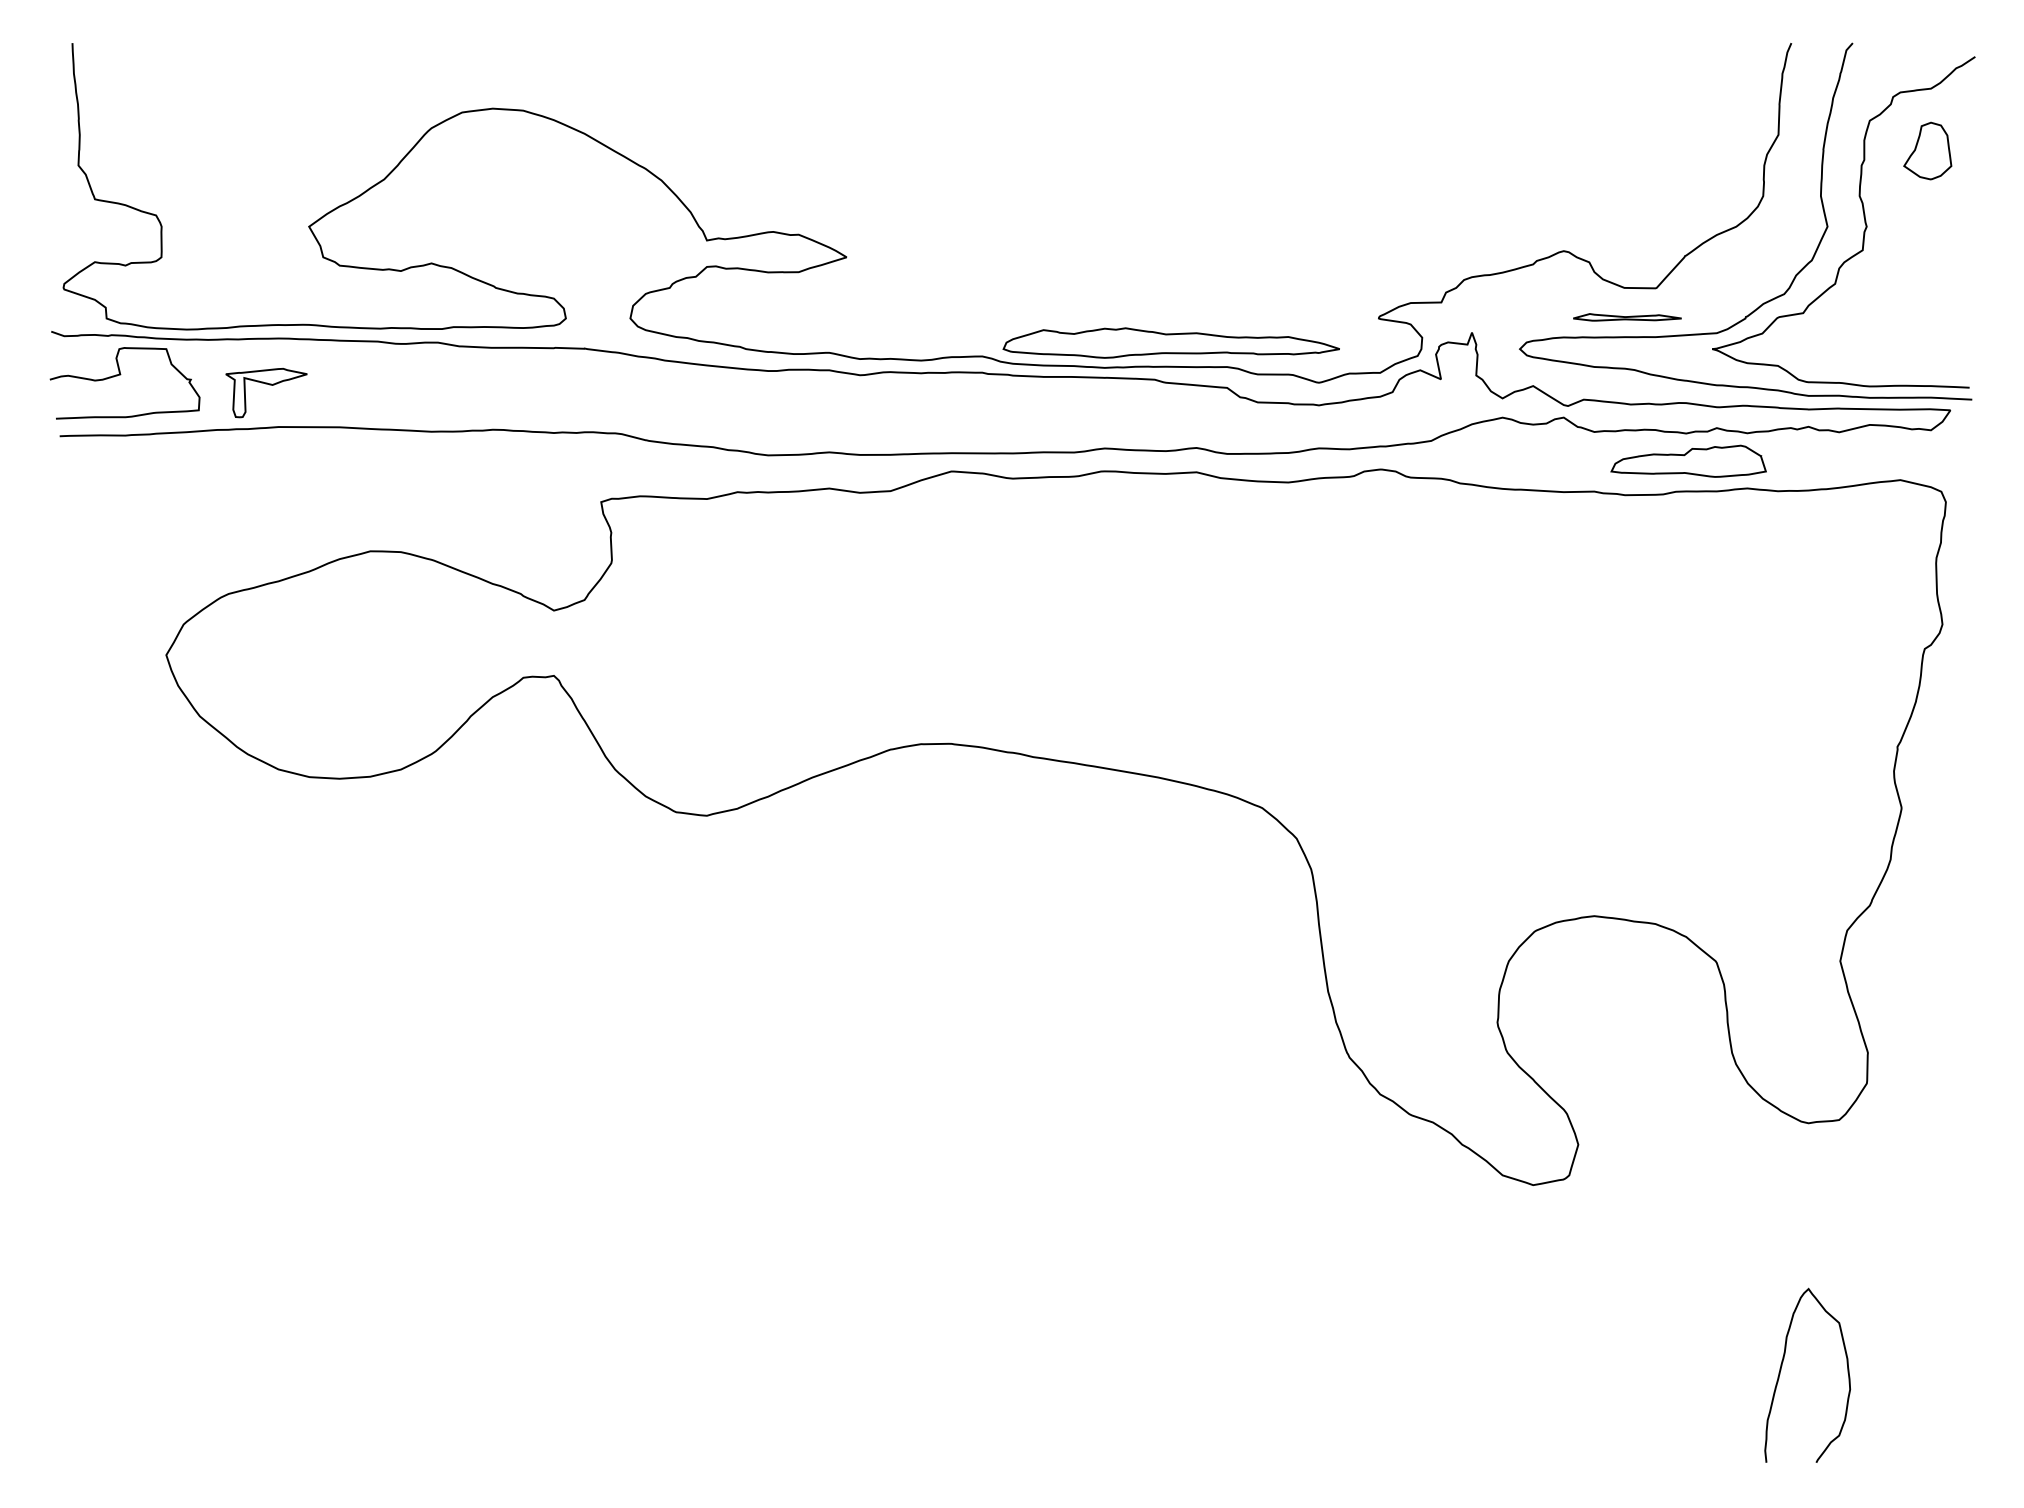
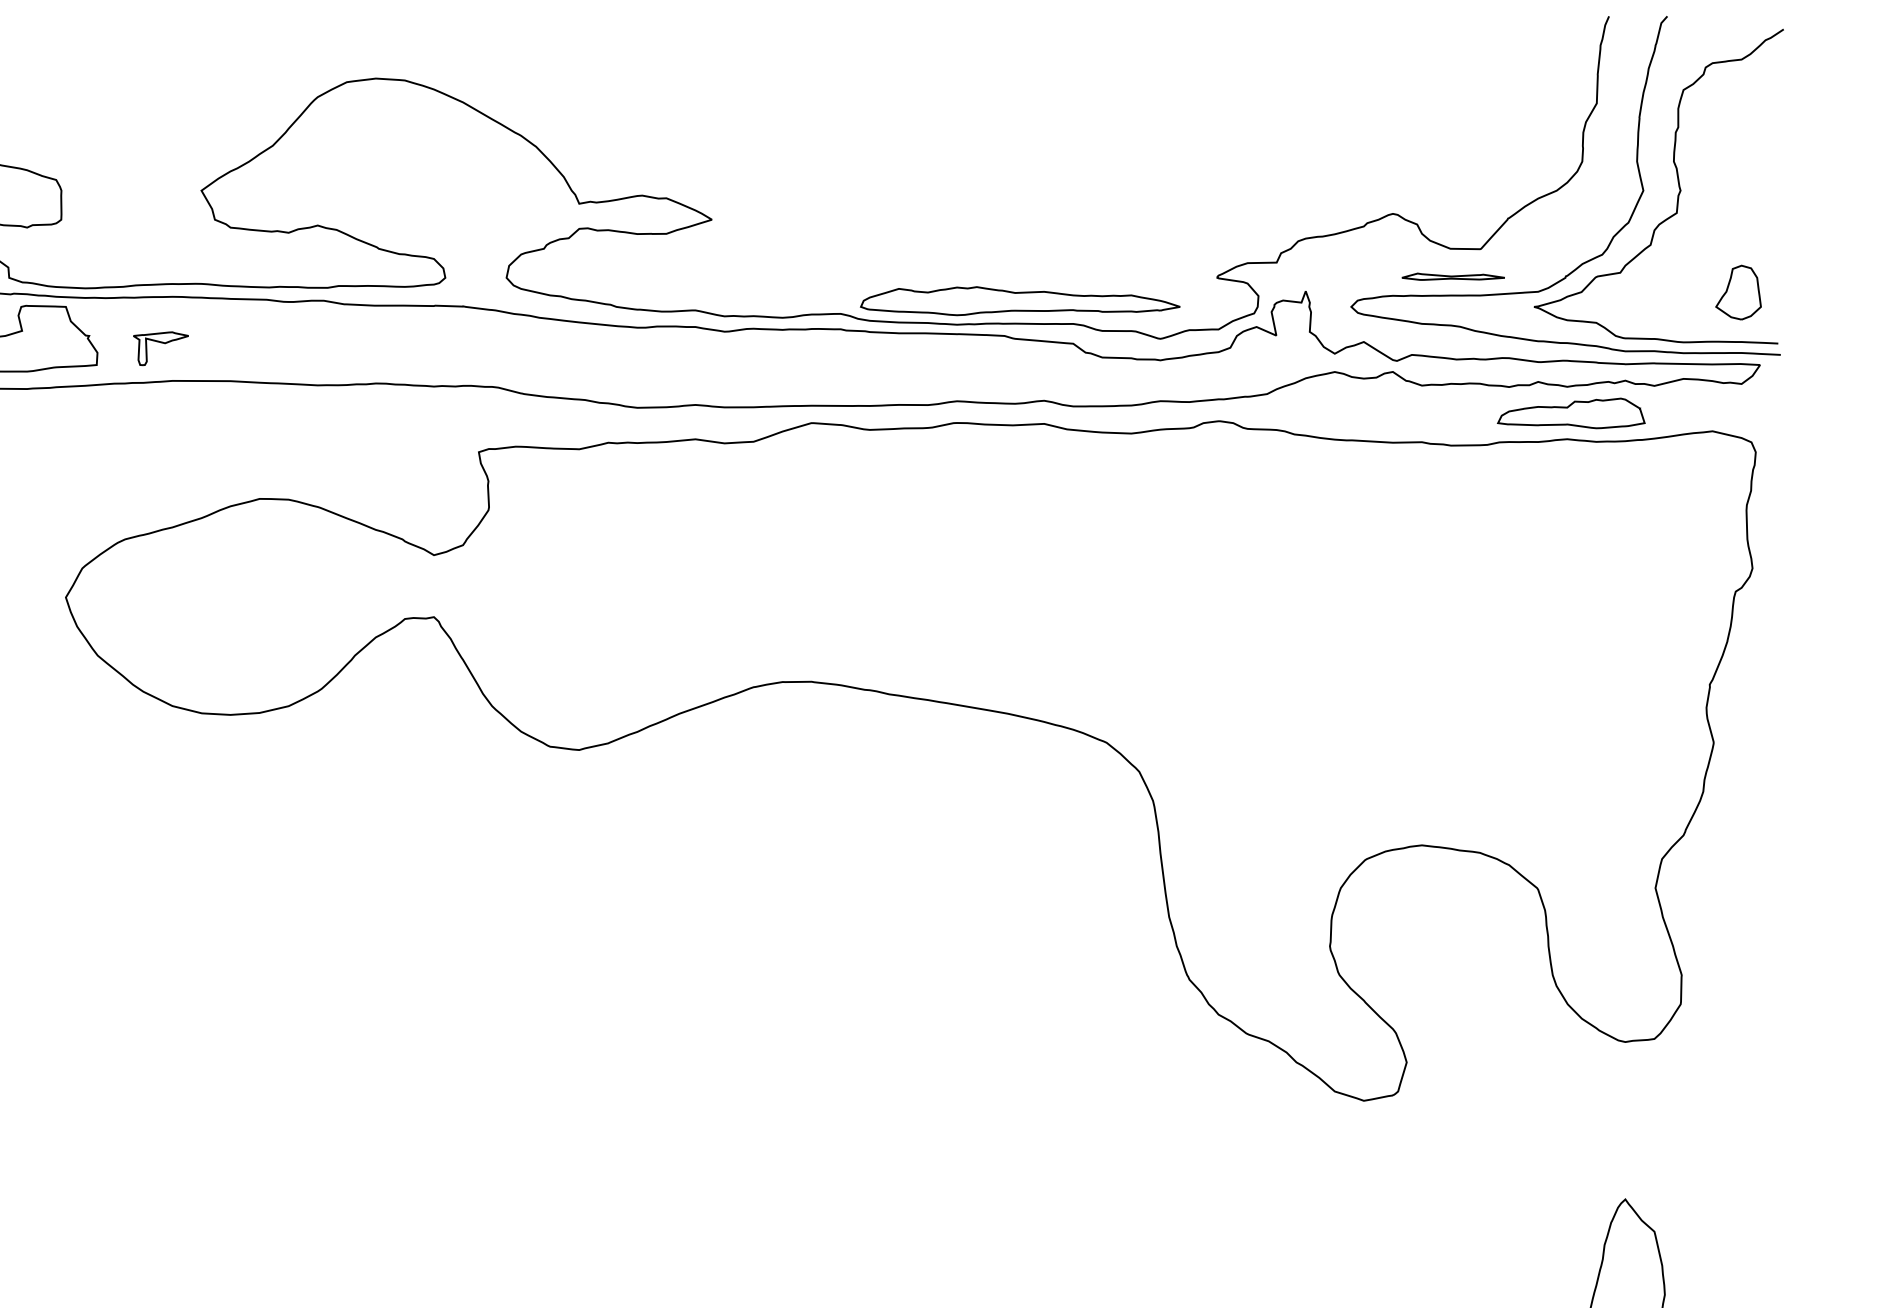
part: (1927, 150) -> (1738, 292), moved
part: (266, 393) -> (161, 349), size x0.71
part: (1688, 460) -> (1571, 412), moved

